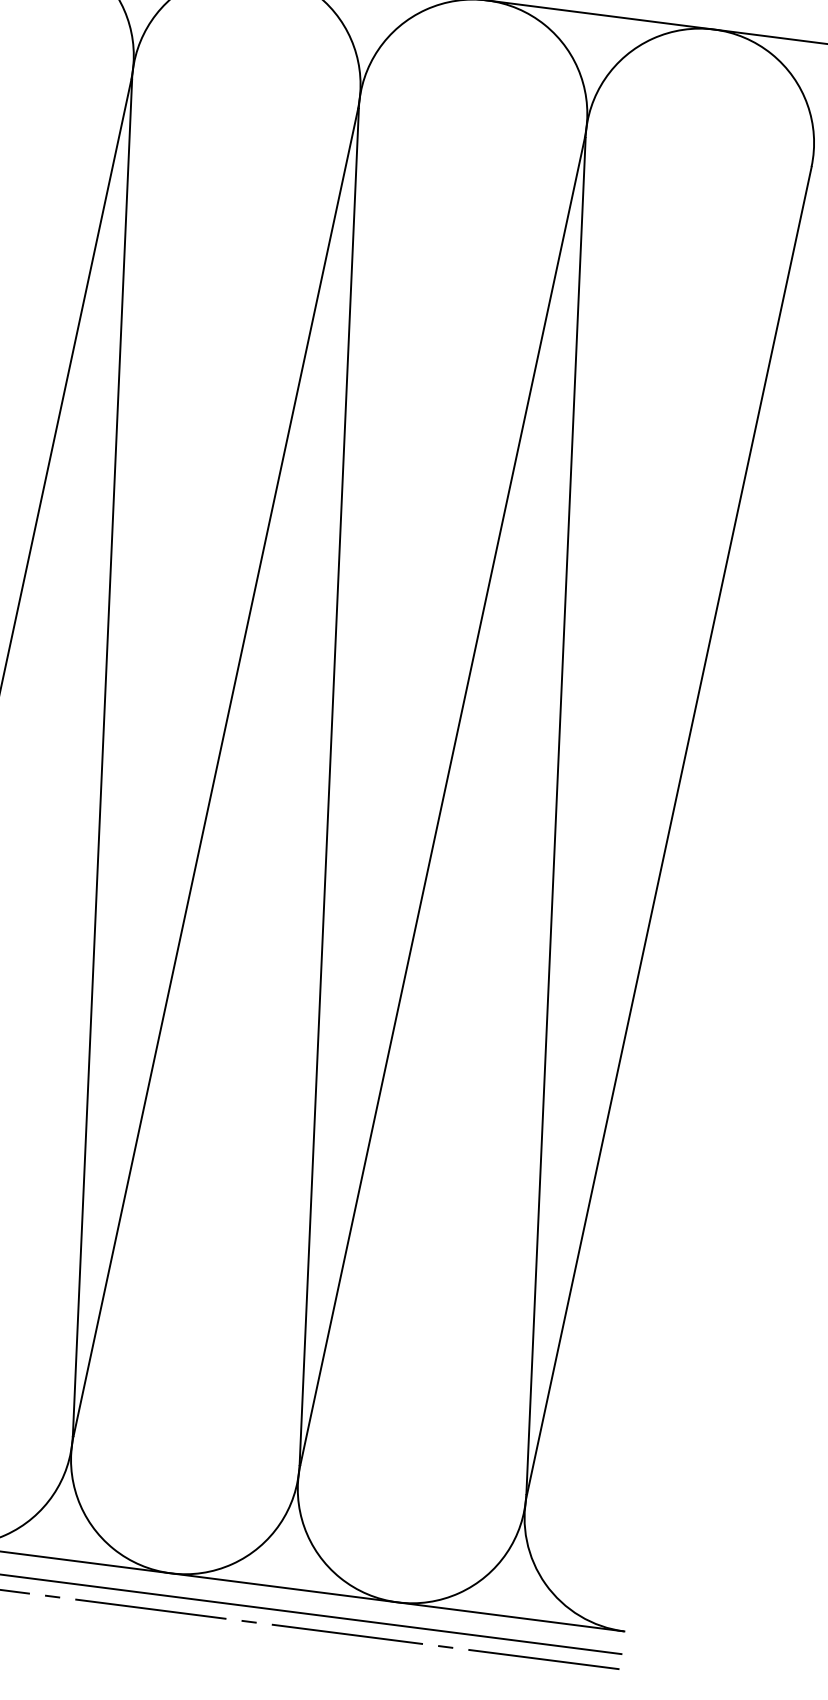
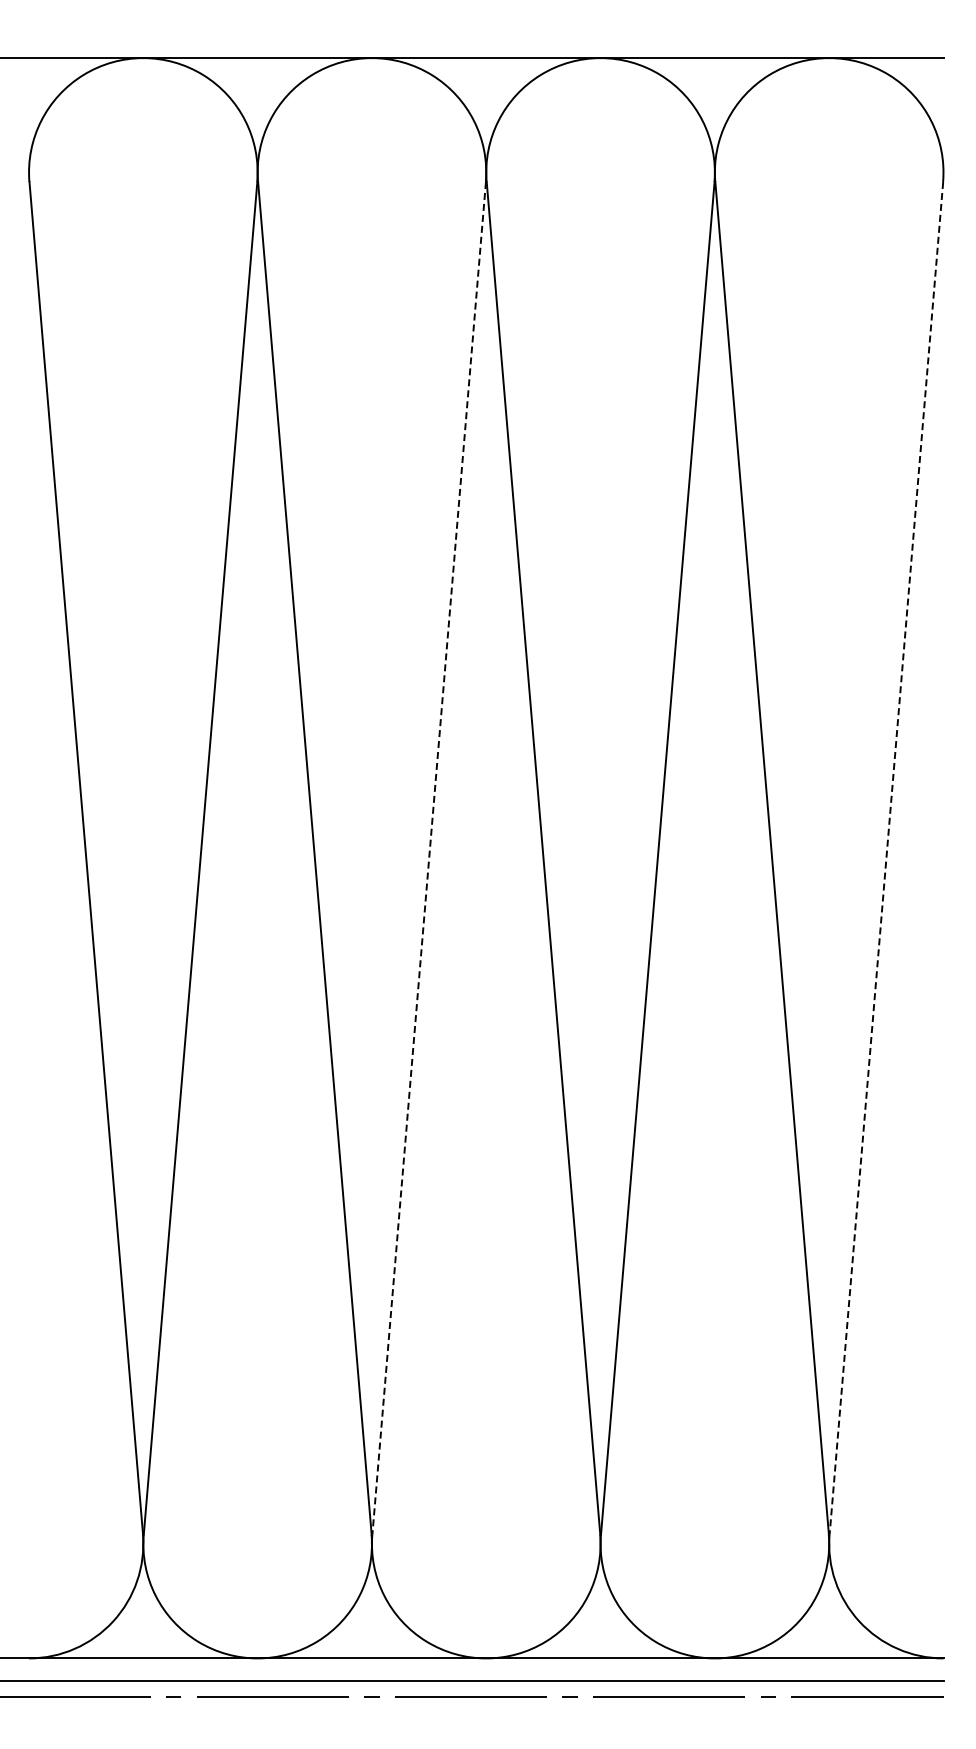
line: (216, 772) -> (429, 858), solid -> dashed
line: (669, 830) -> (886, 858), solid -> dashed

